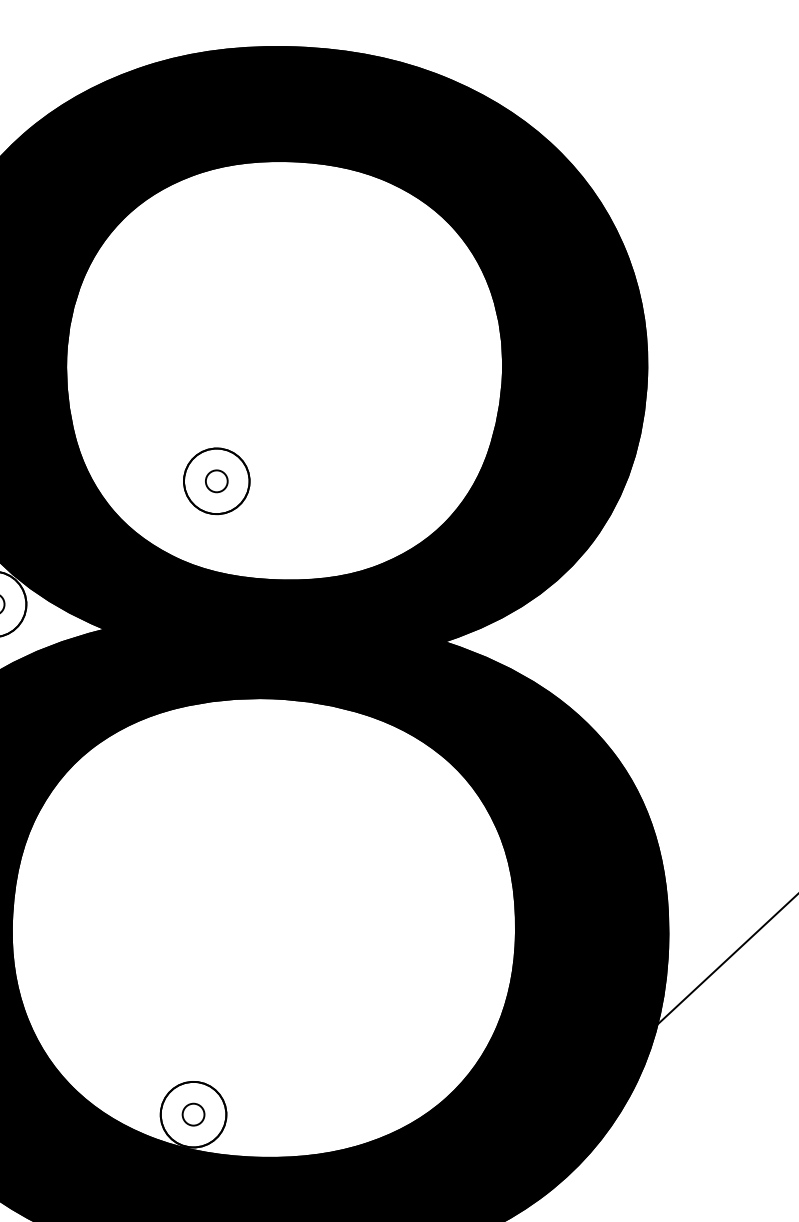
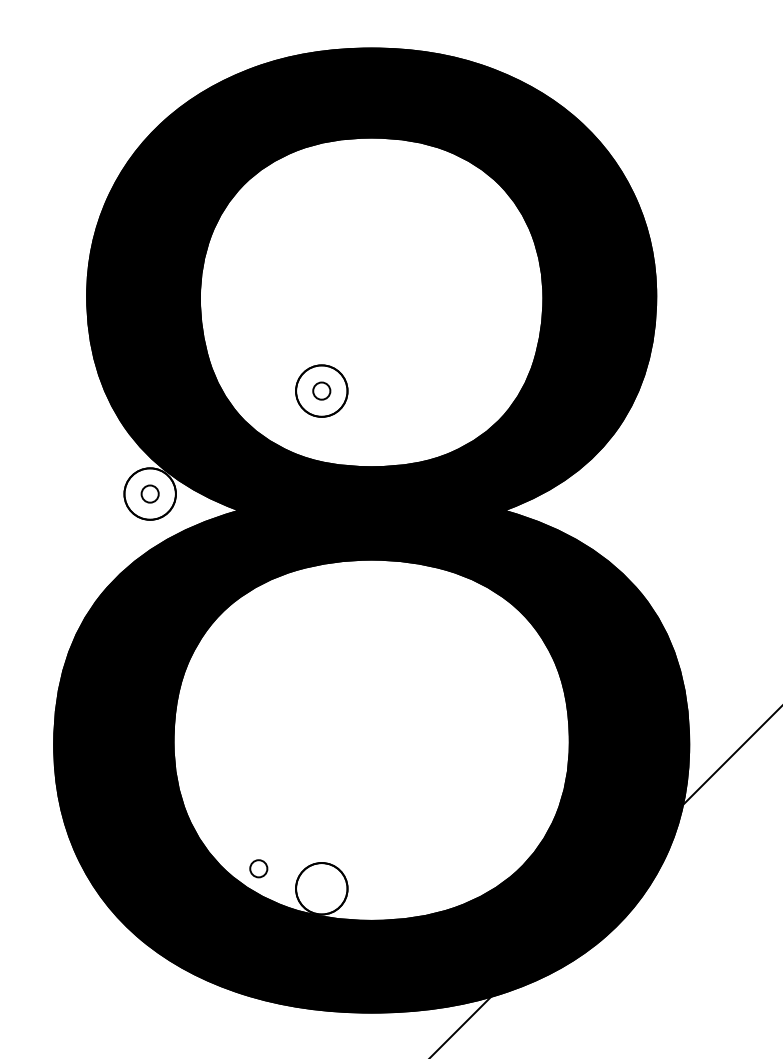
part: (193, 1114) -> (258, 868), moved

